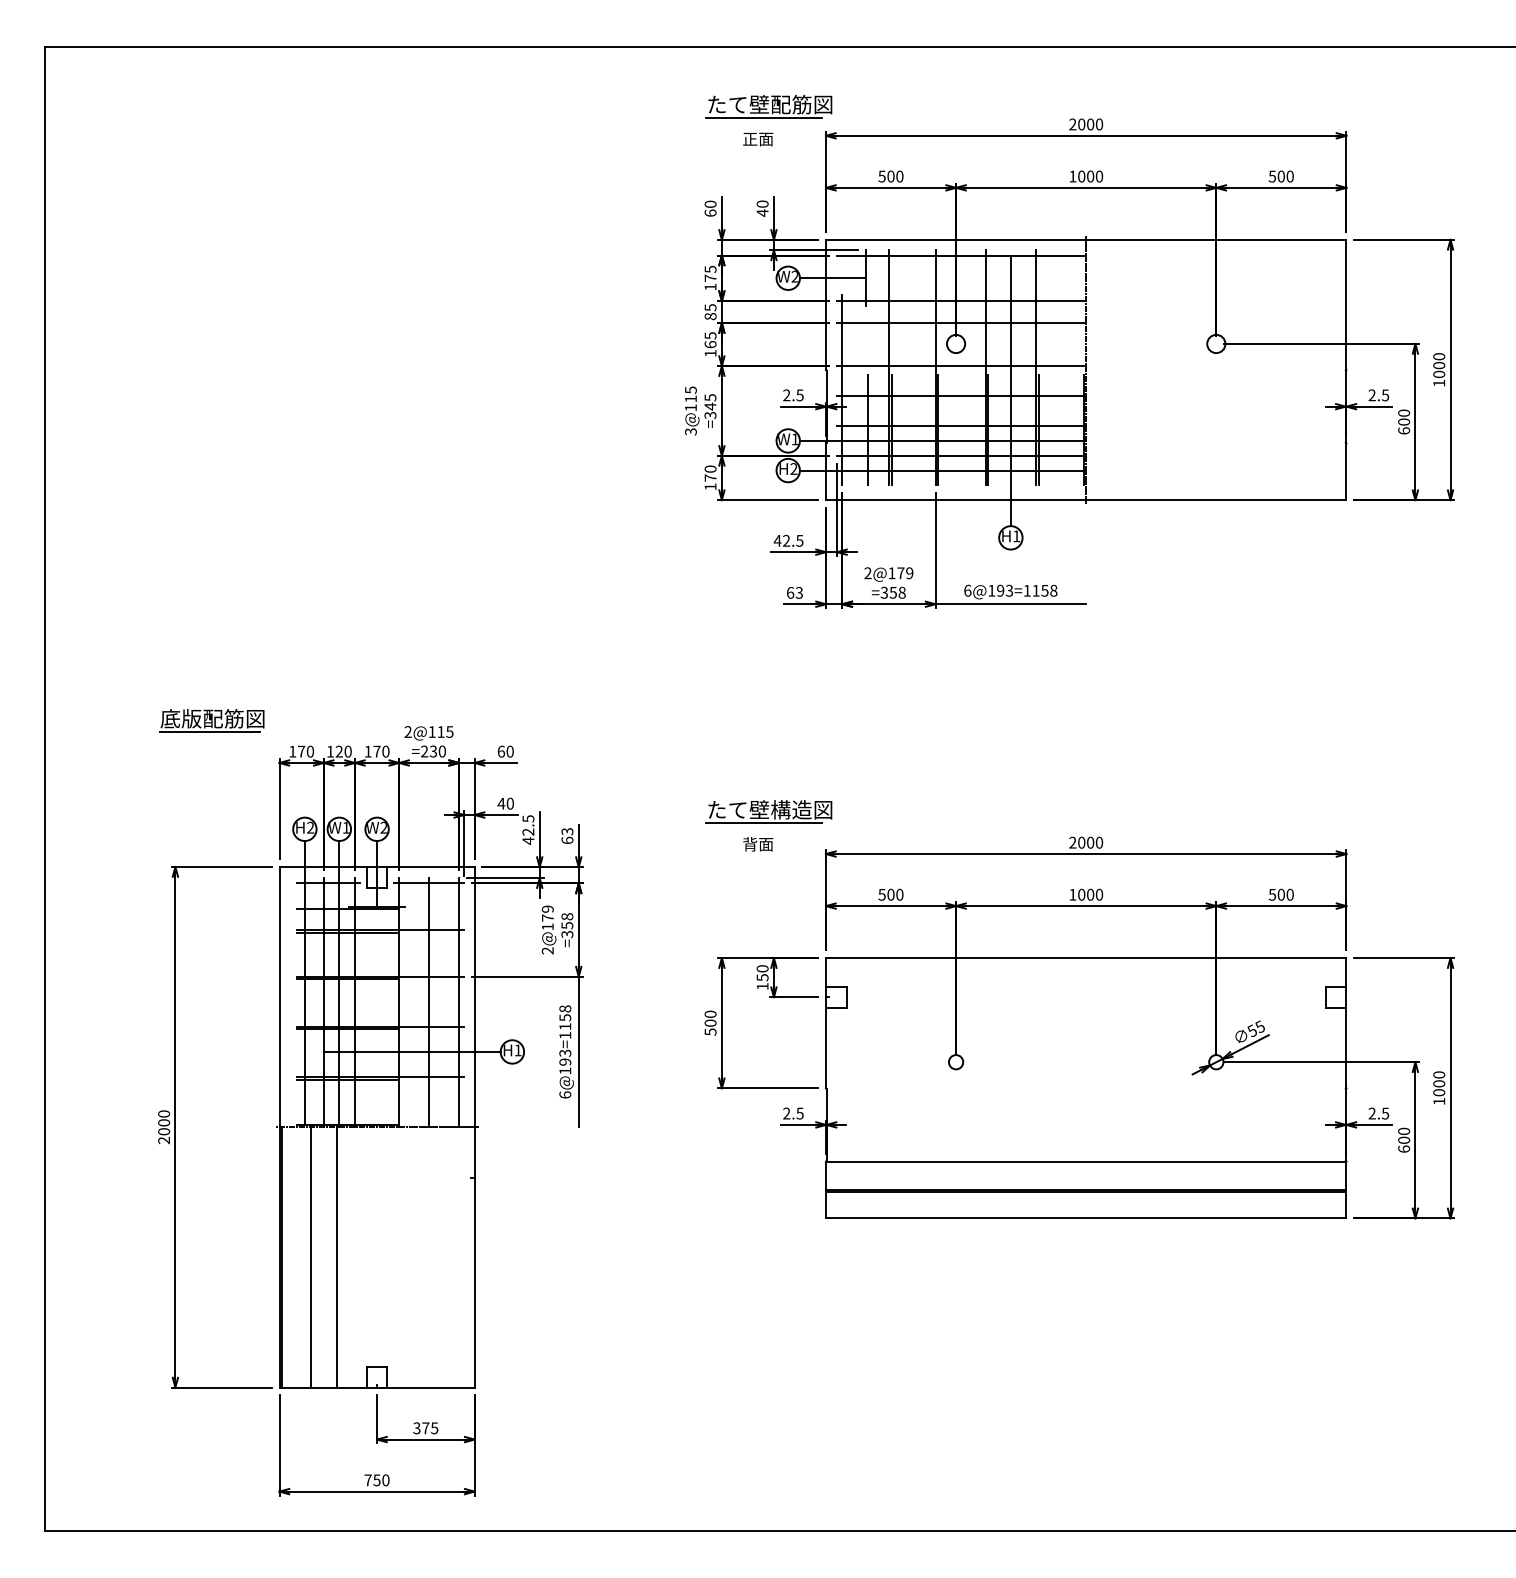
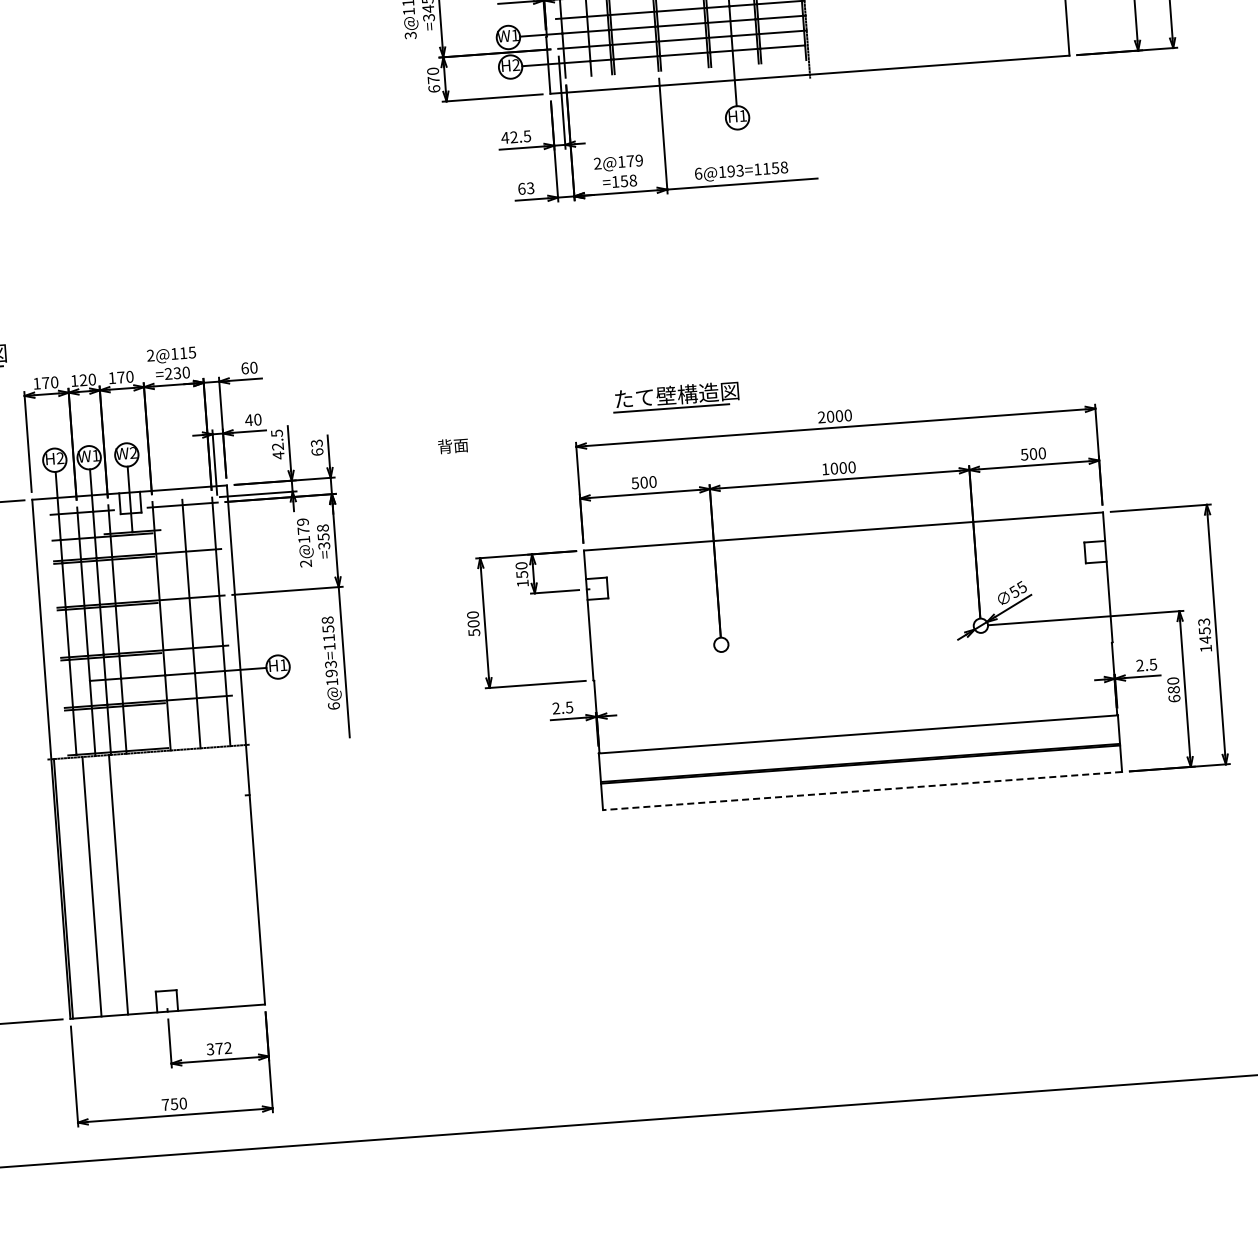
text: (710, 486) -> (434, 88), 170 -> 670
text: (883, 592) -> (614, 181), =358 -> =158
part: (768, 811) -> (675, 396), moved
text: (758, 844) -> (453, 446), moved
text: (1439, 1083) -> (1205, 630), 1000 -> 1453
text: (1403, 1139) -> (1173, 689), 600 -> 680
line: (1085, 1218) -> (861, 791), solid -> dashed
text: (434, 1428) -> (227, 1048), 375 -> 372

